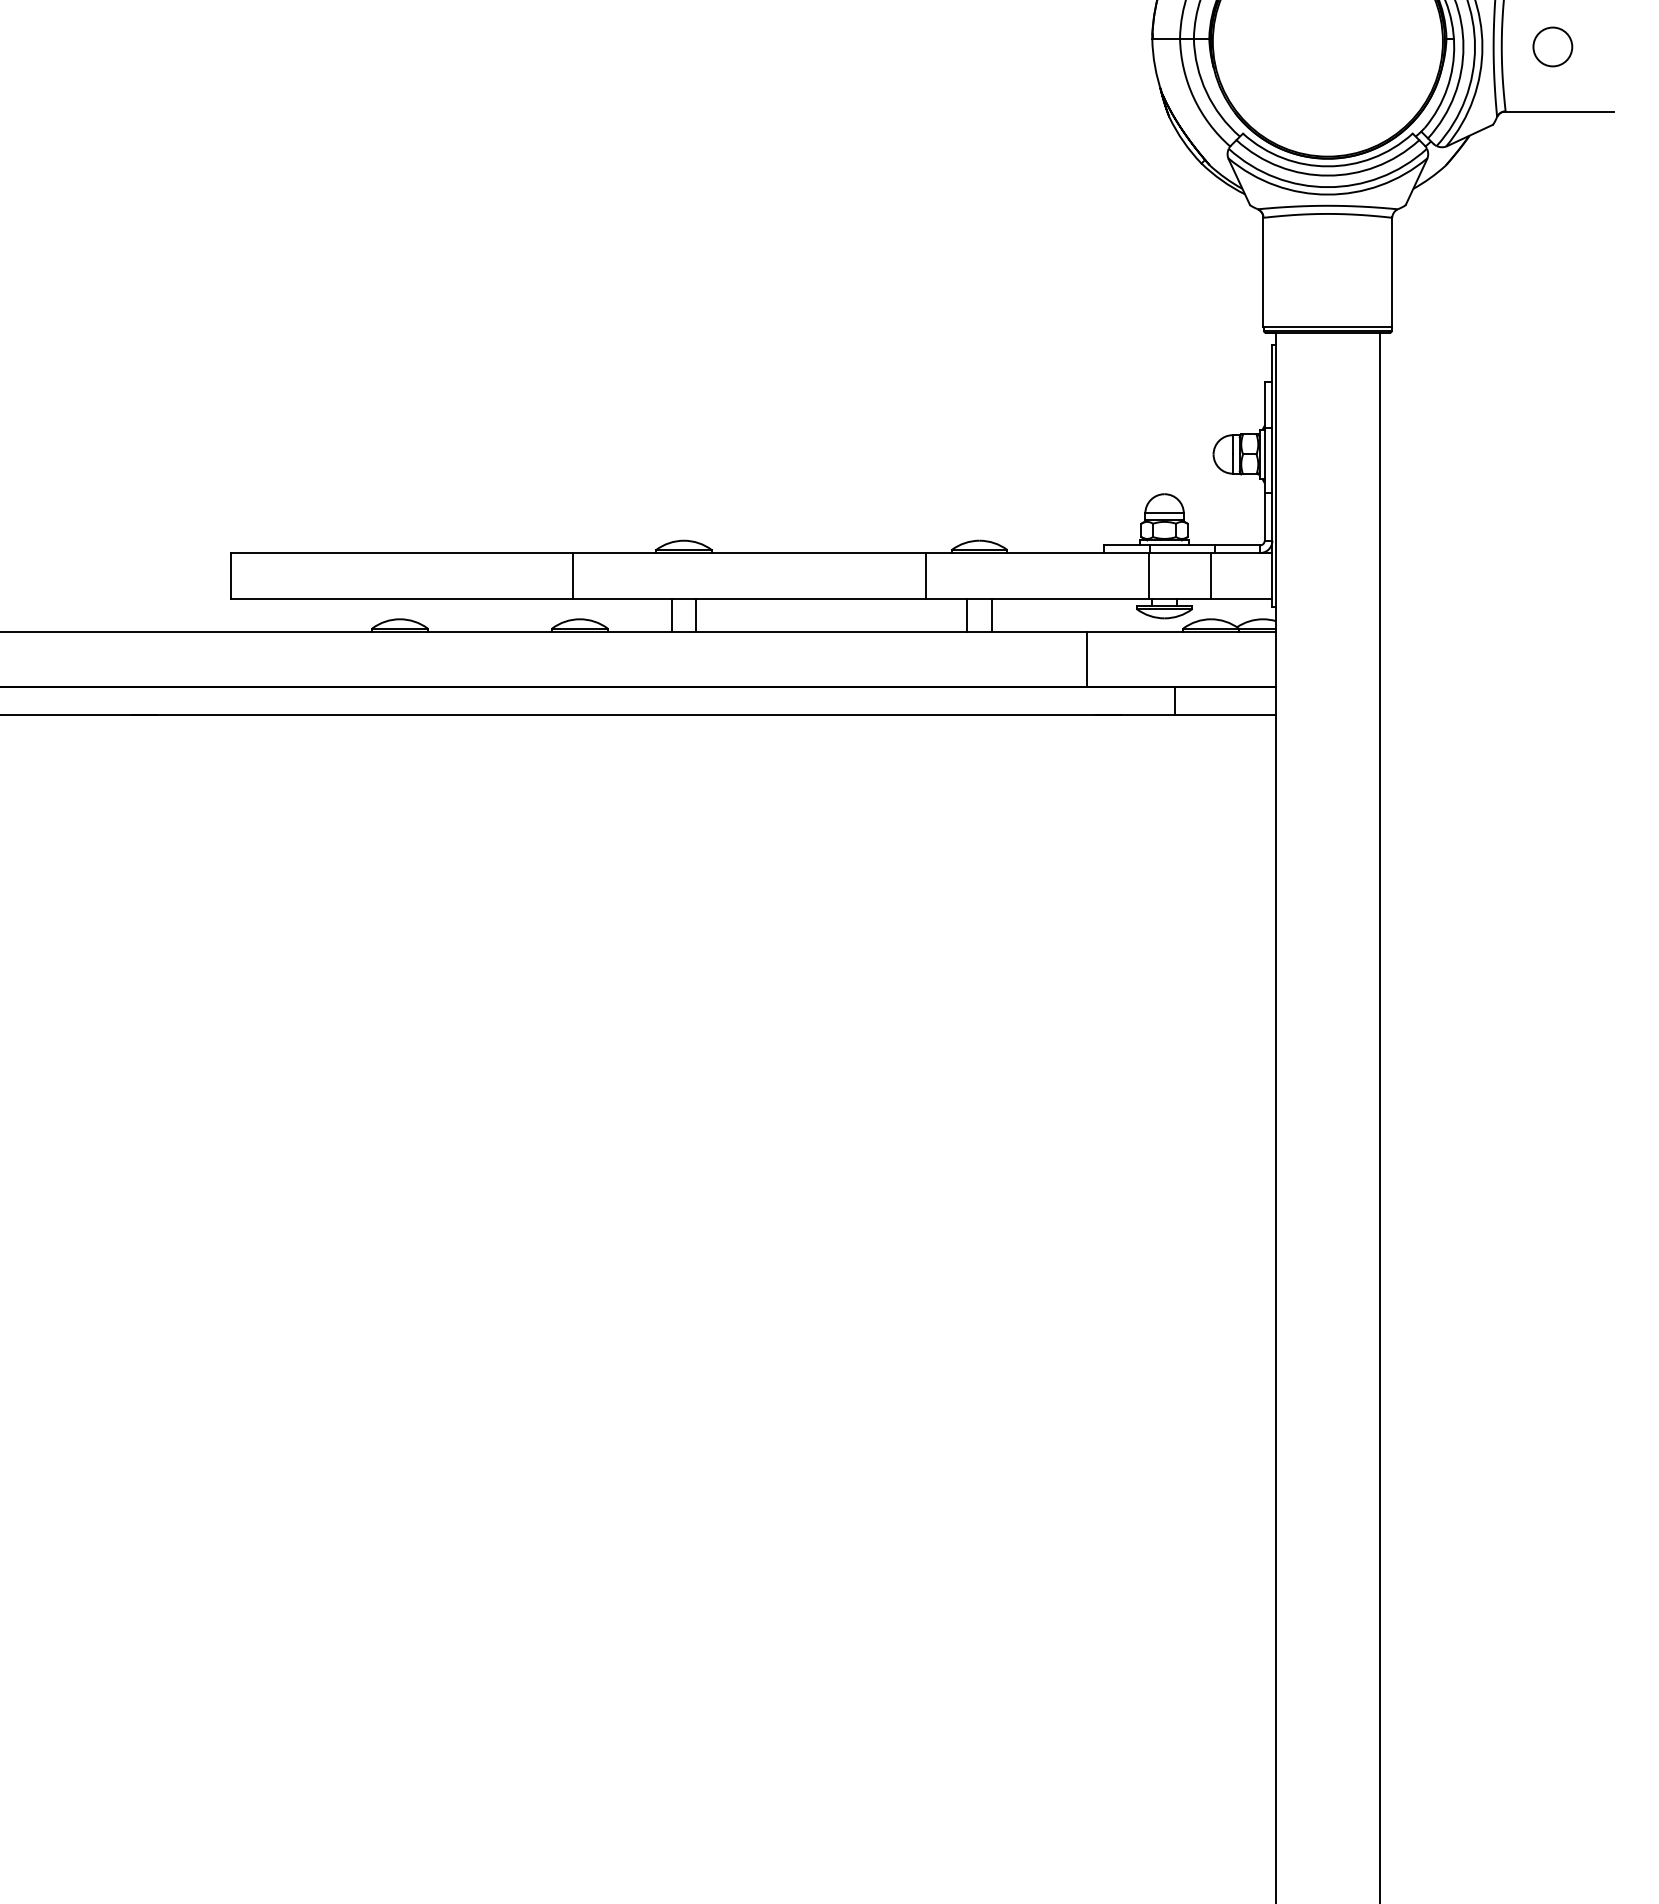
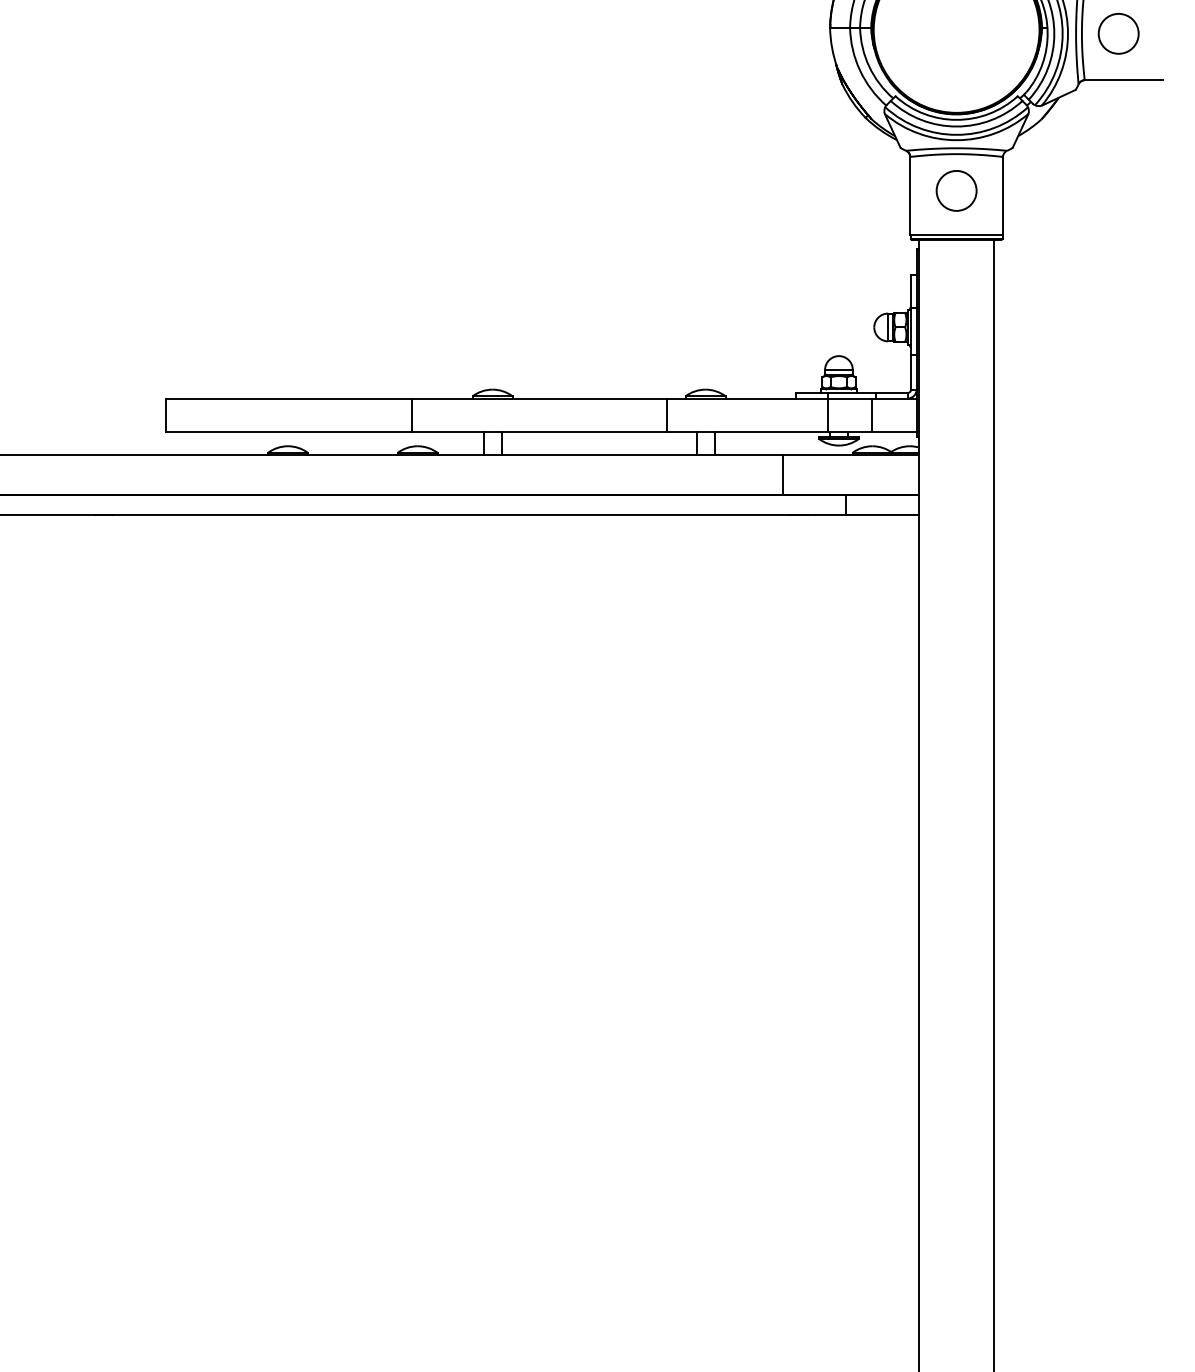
circle: (1552, 46) -> (1118, 33), size x1.43
circle: (1327, 264) -> (956, 190), added

